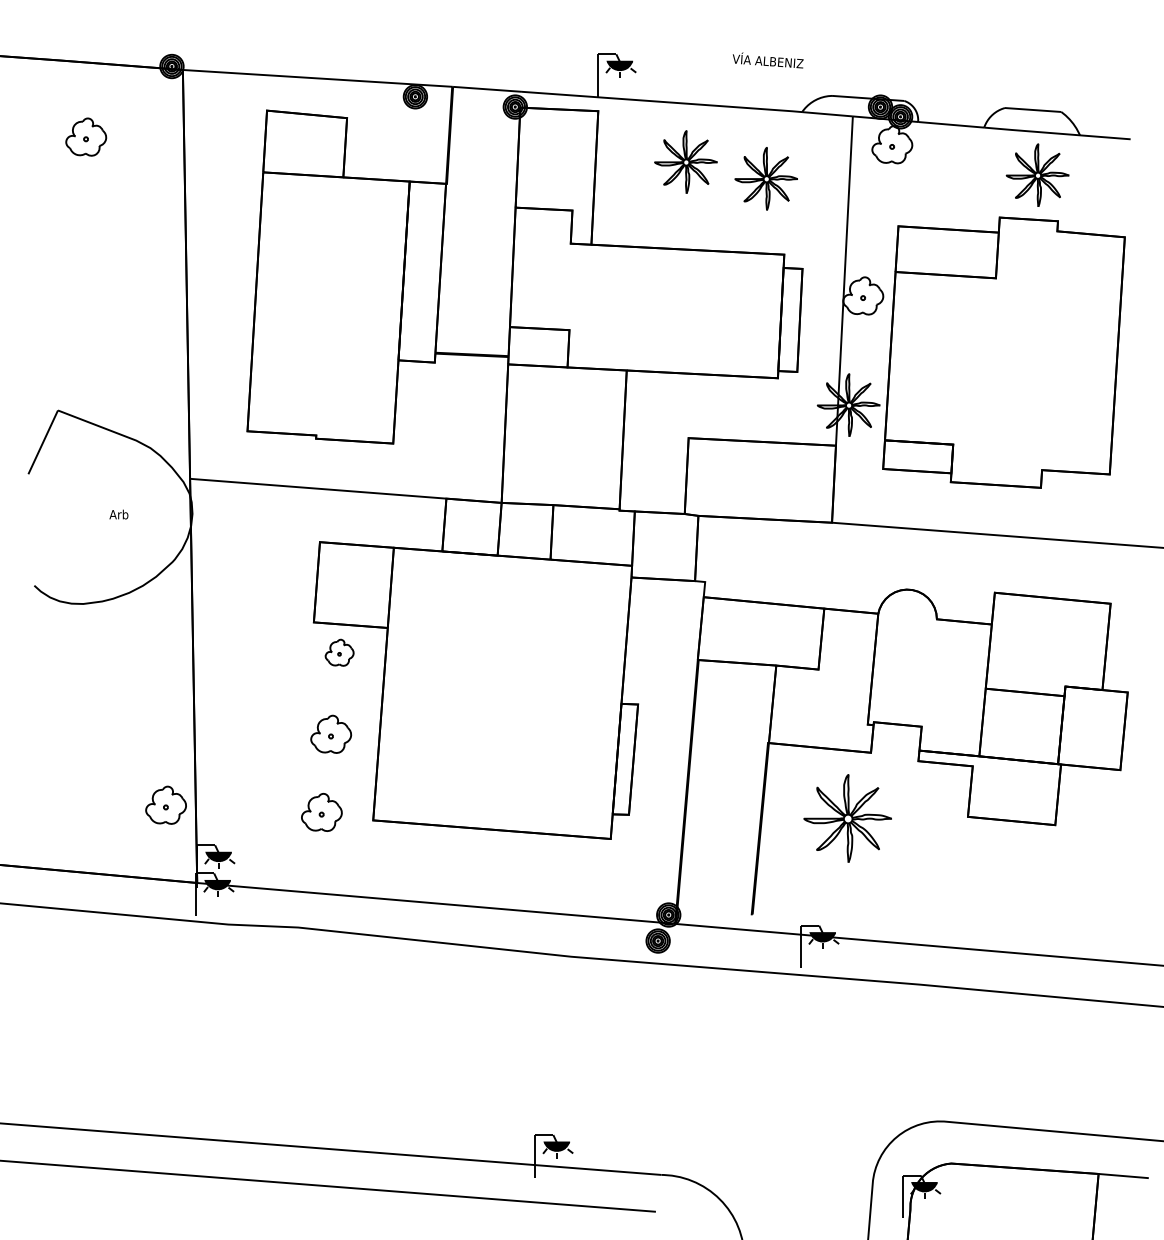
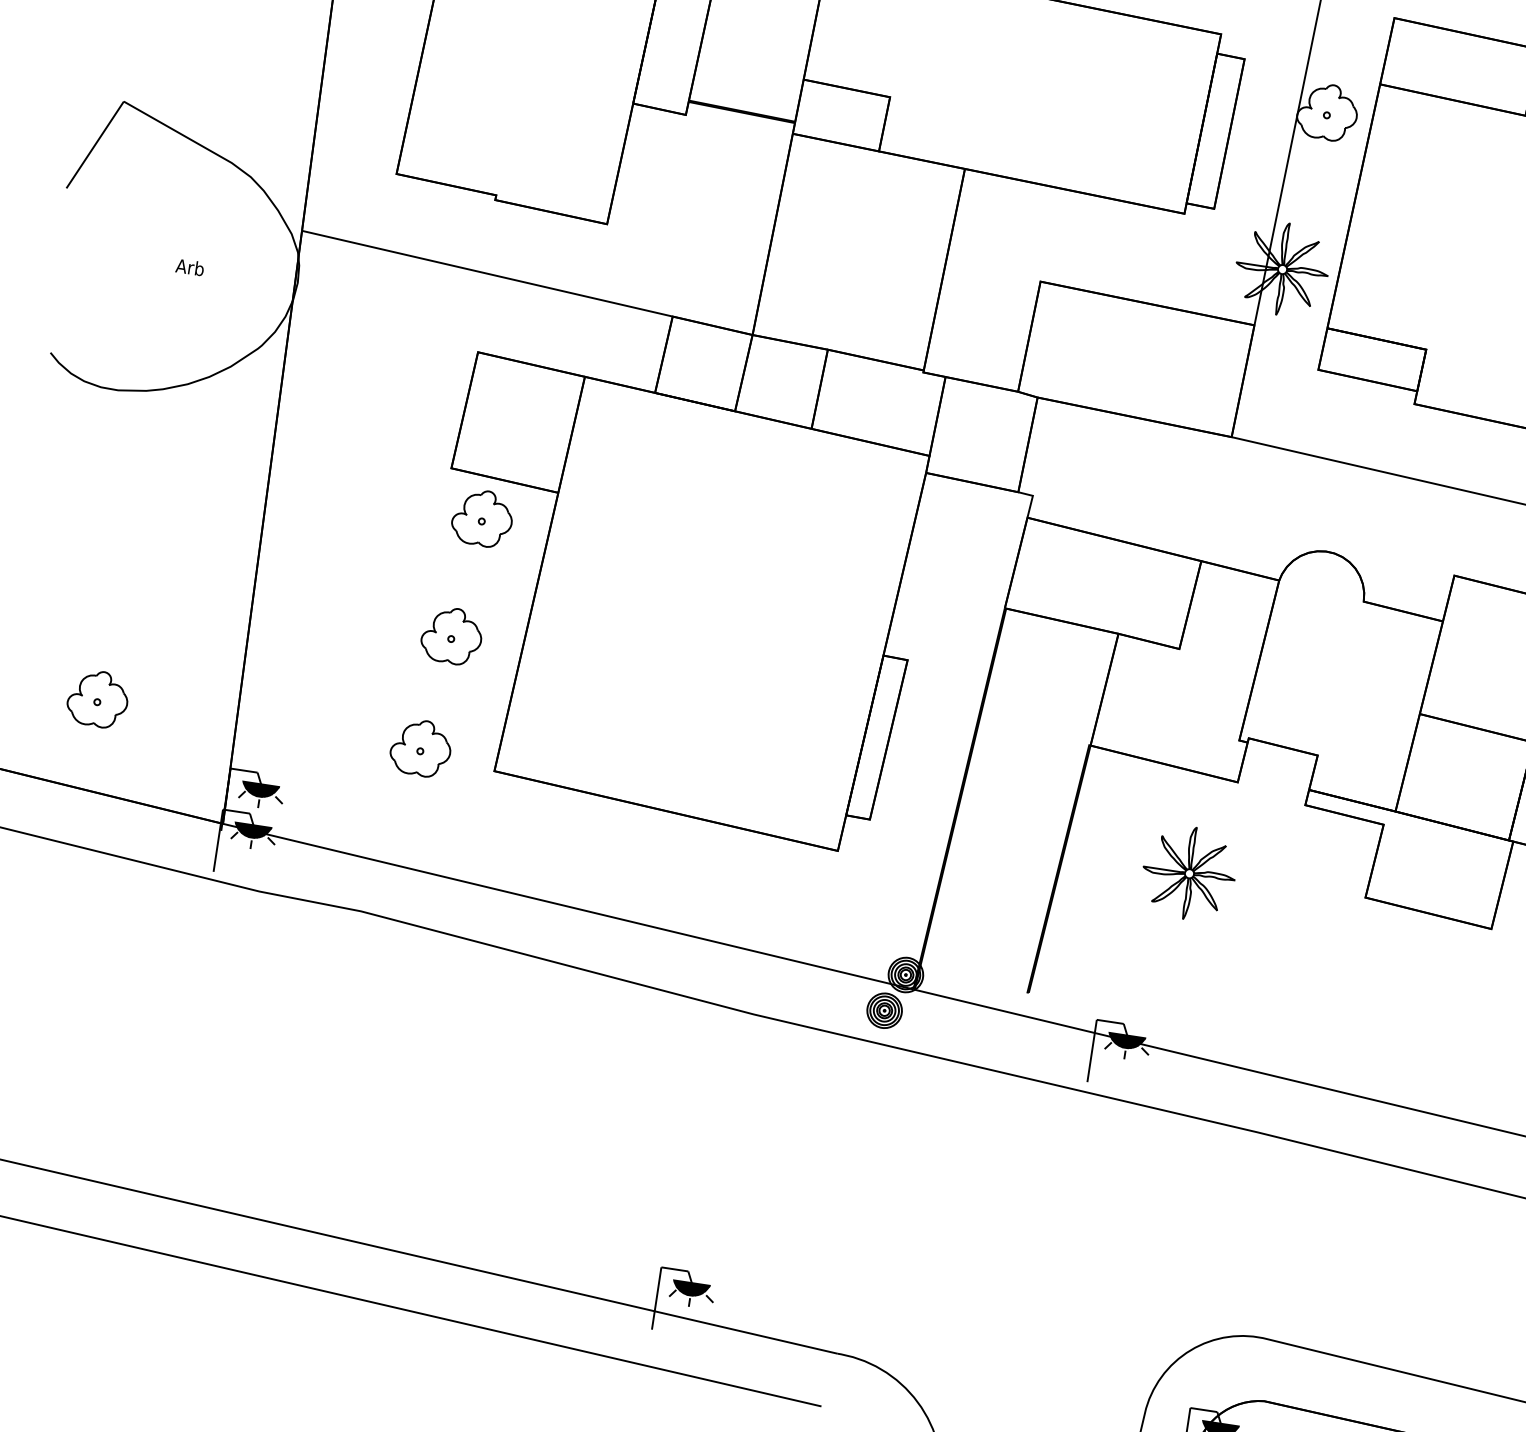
part: (339, 652) -> (482, 518), size x1.43
part: (165, 804) -> (97, 697), moved
part: (847, 817) -> (1189, 871), size x0.71

